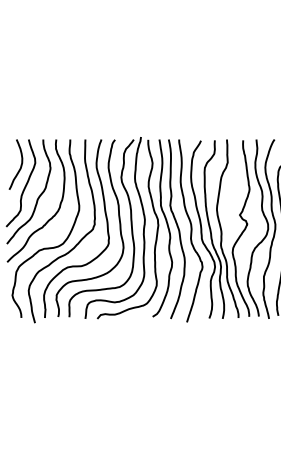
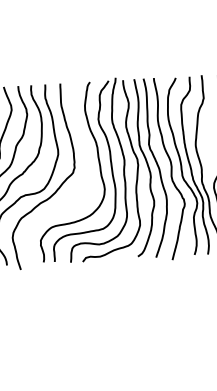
curve: (106, 227) -> (86, 170), removed

